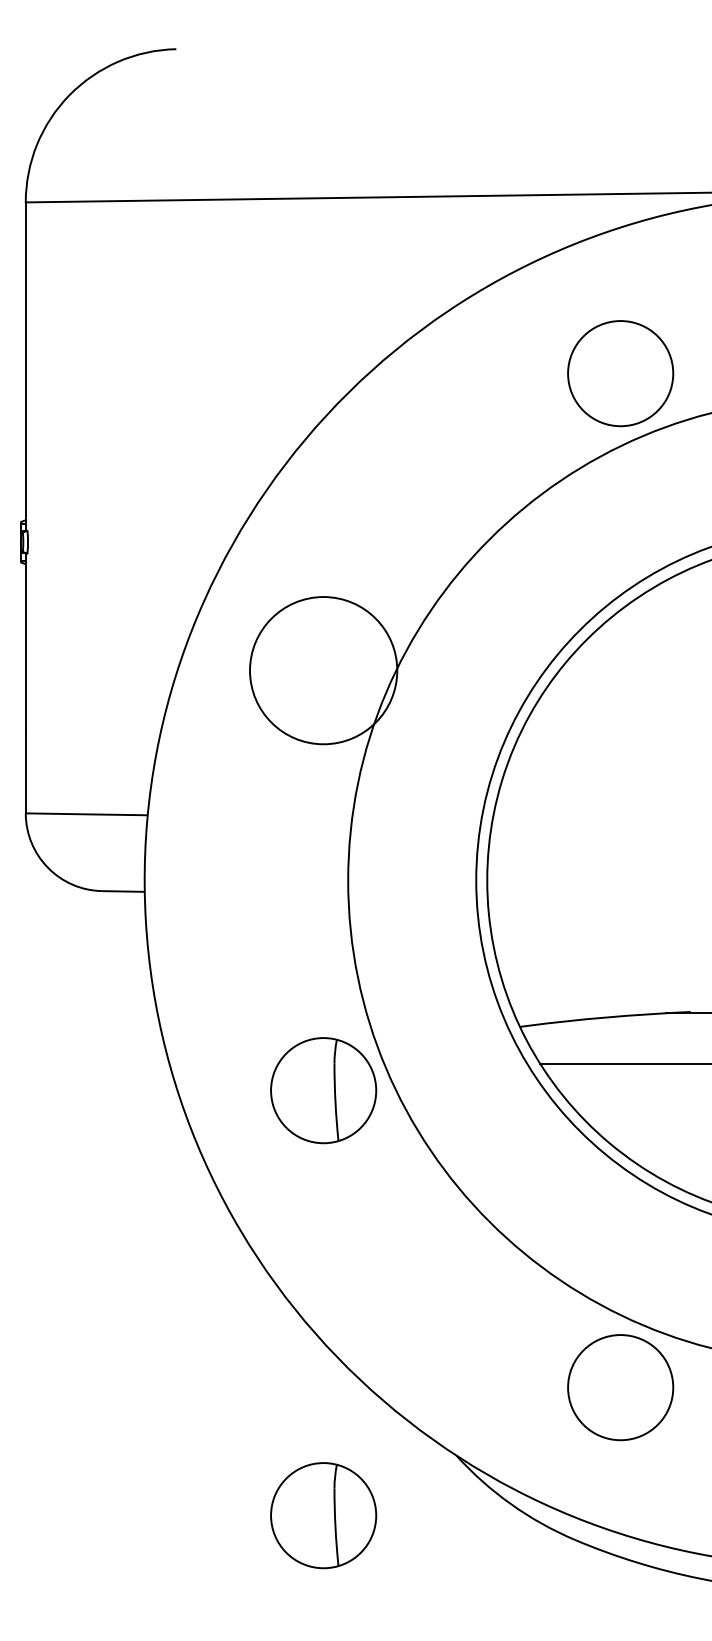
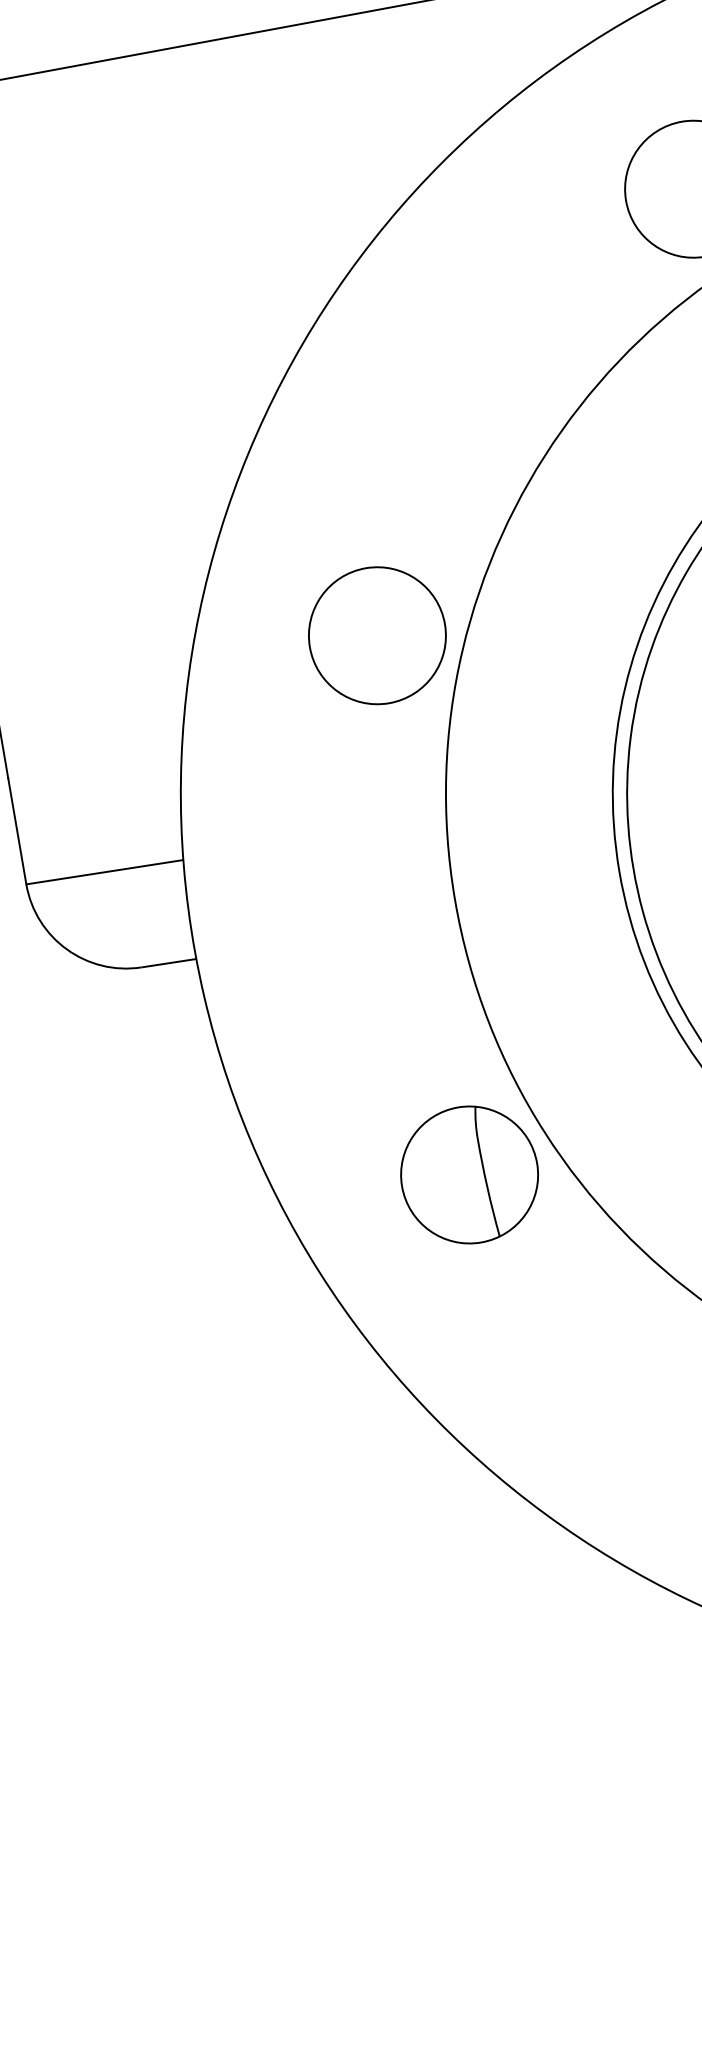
circle: (323, 670) -> (377, 635), size x0.71
part: (323, 1515) -> (562, 1720), removed

